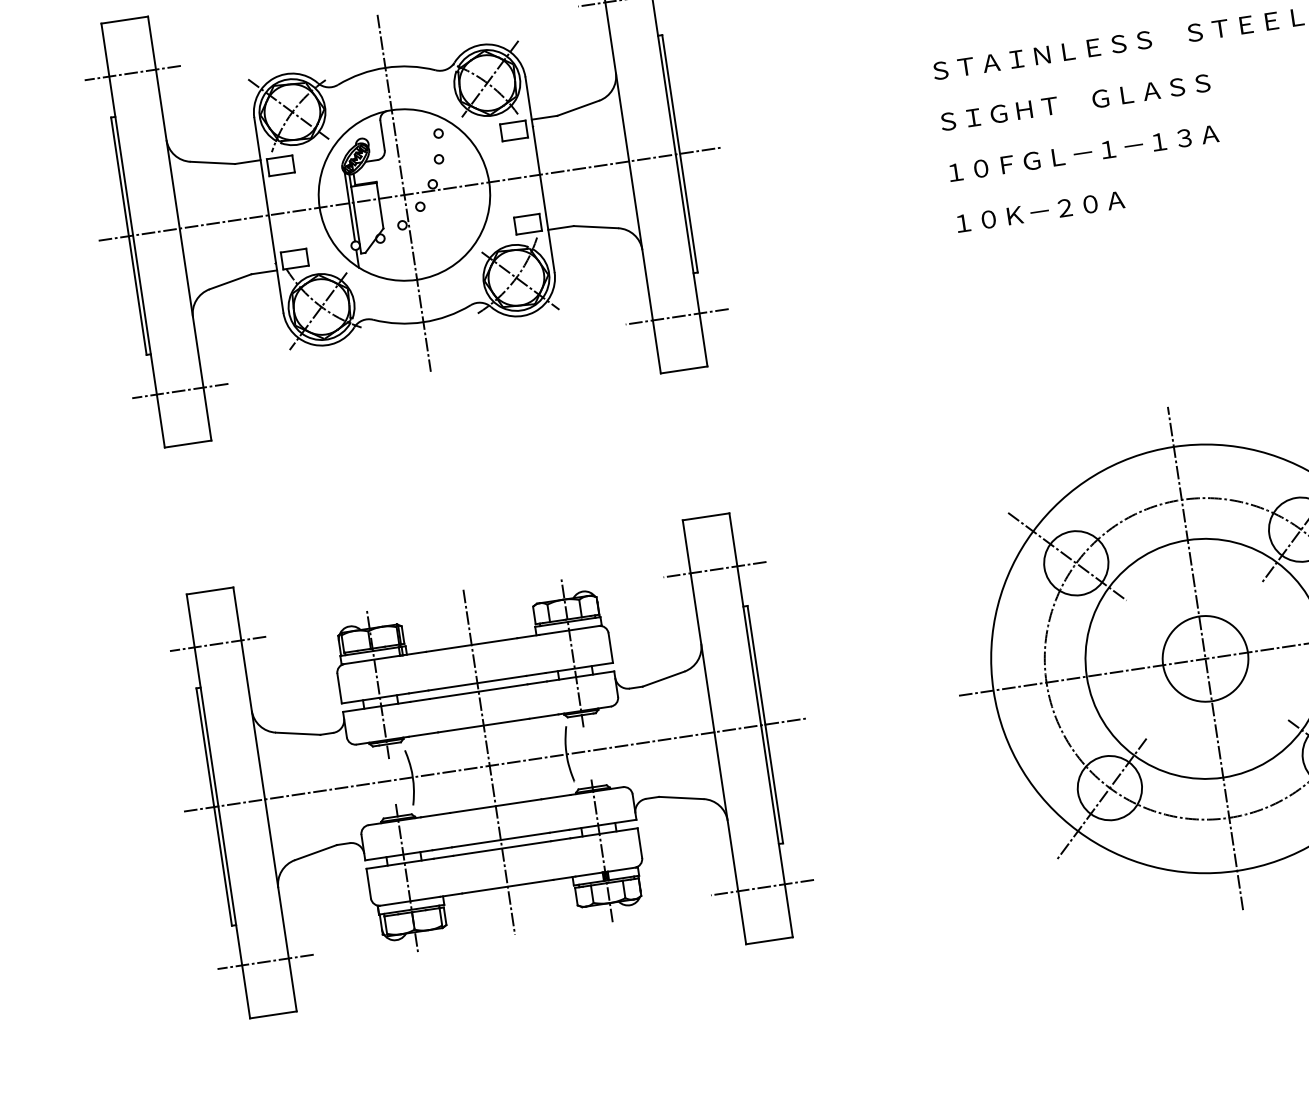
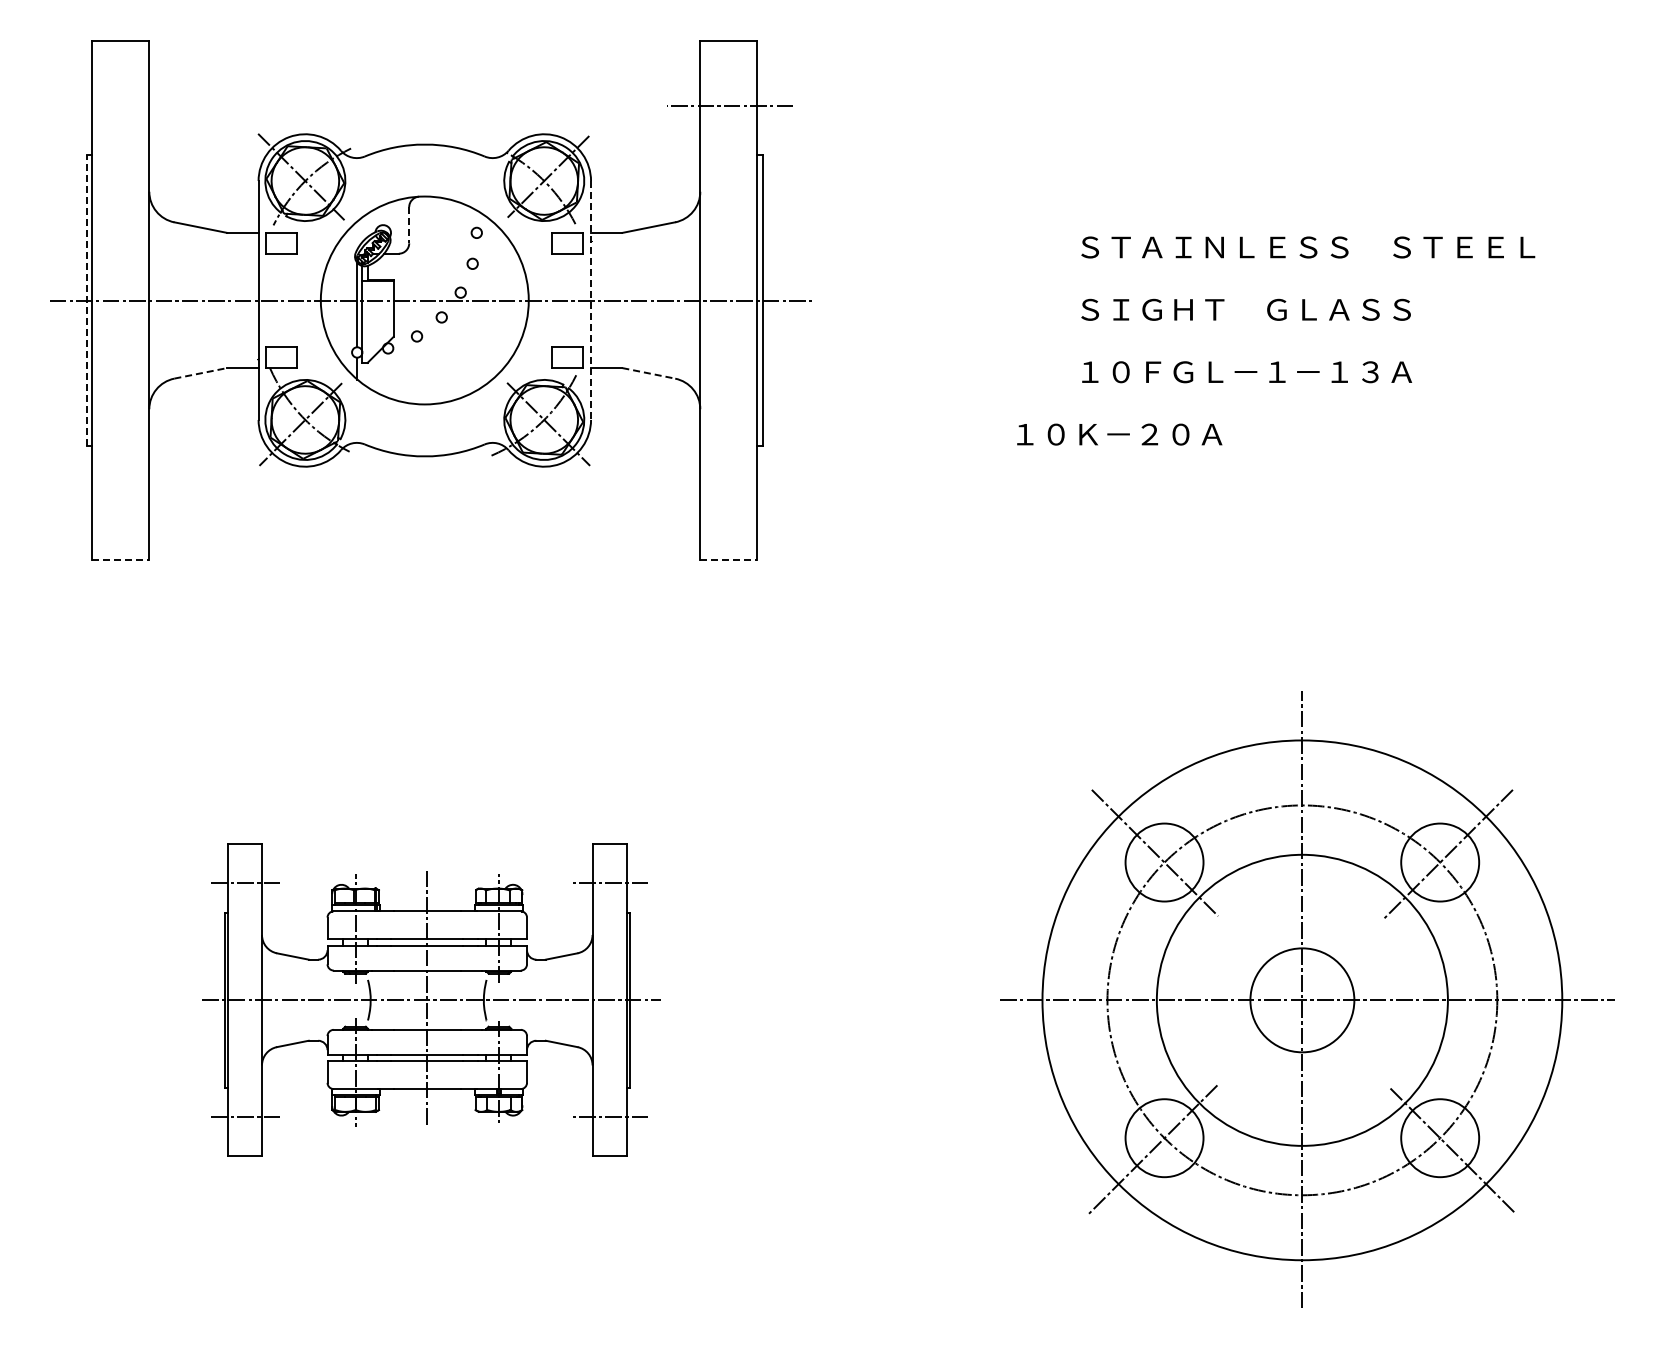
line: (132, 73) -> (120, 105), removed
line: (382, 135) -> (409, 225), solid -> dashed
line: (540, 175) -> (591, 301), solid -> dashed
line: (403, 193) -> (424, 298), removed
text: (1040, 211) -> (1119, 434), moved
line: (595, 227) -> (648, 373), solid -> dashed
line: (128, 236) -> (86, 300), solid -> dashed
line: (230, 281) -> (200, 373), solid -> dashed
line: (676, 316) -> (729, 495), removed
line: (683, 370) -> (728, 560), solid -> dashed
line: (180, 391) -> (120, 495), removed
line: (187, 444) -> (120, 560), solid -> dashed
part: (494, 764) -> (430, 999), size x0.6

